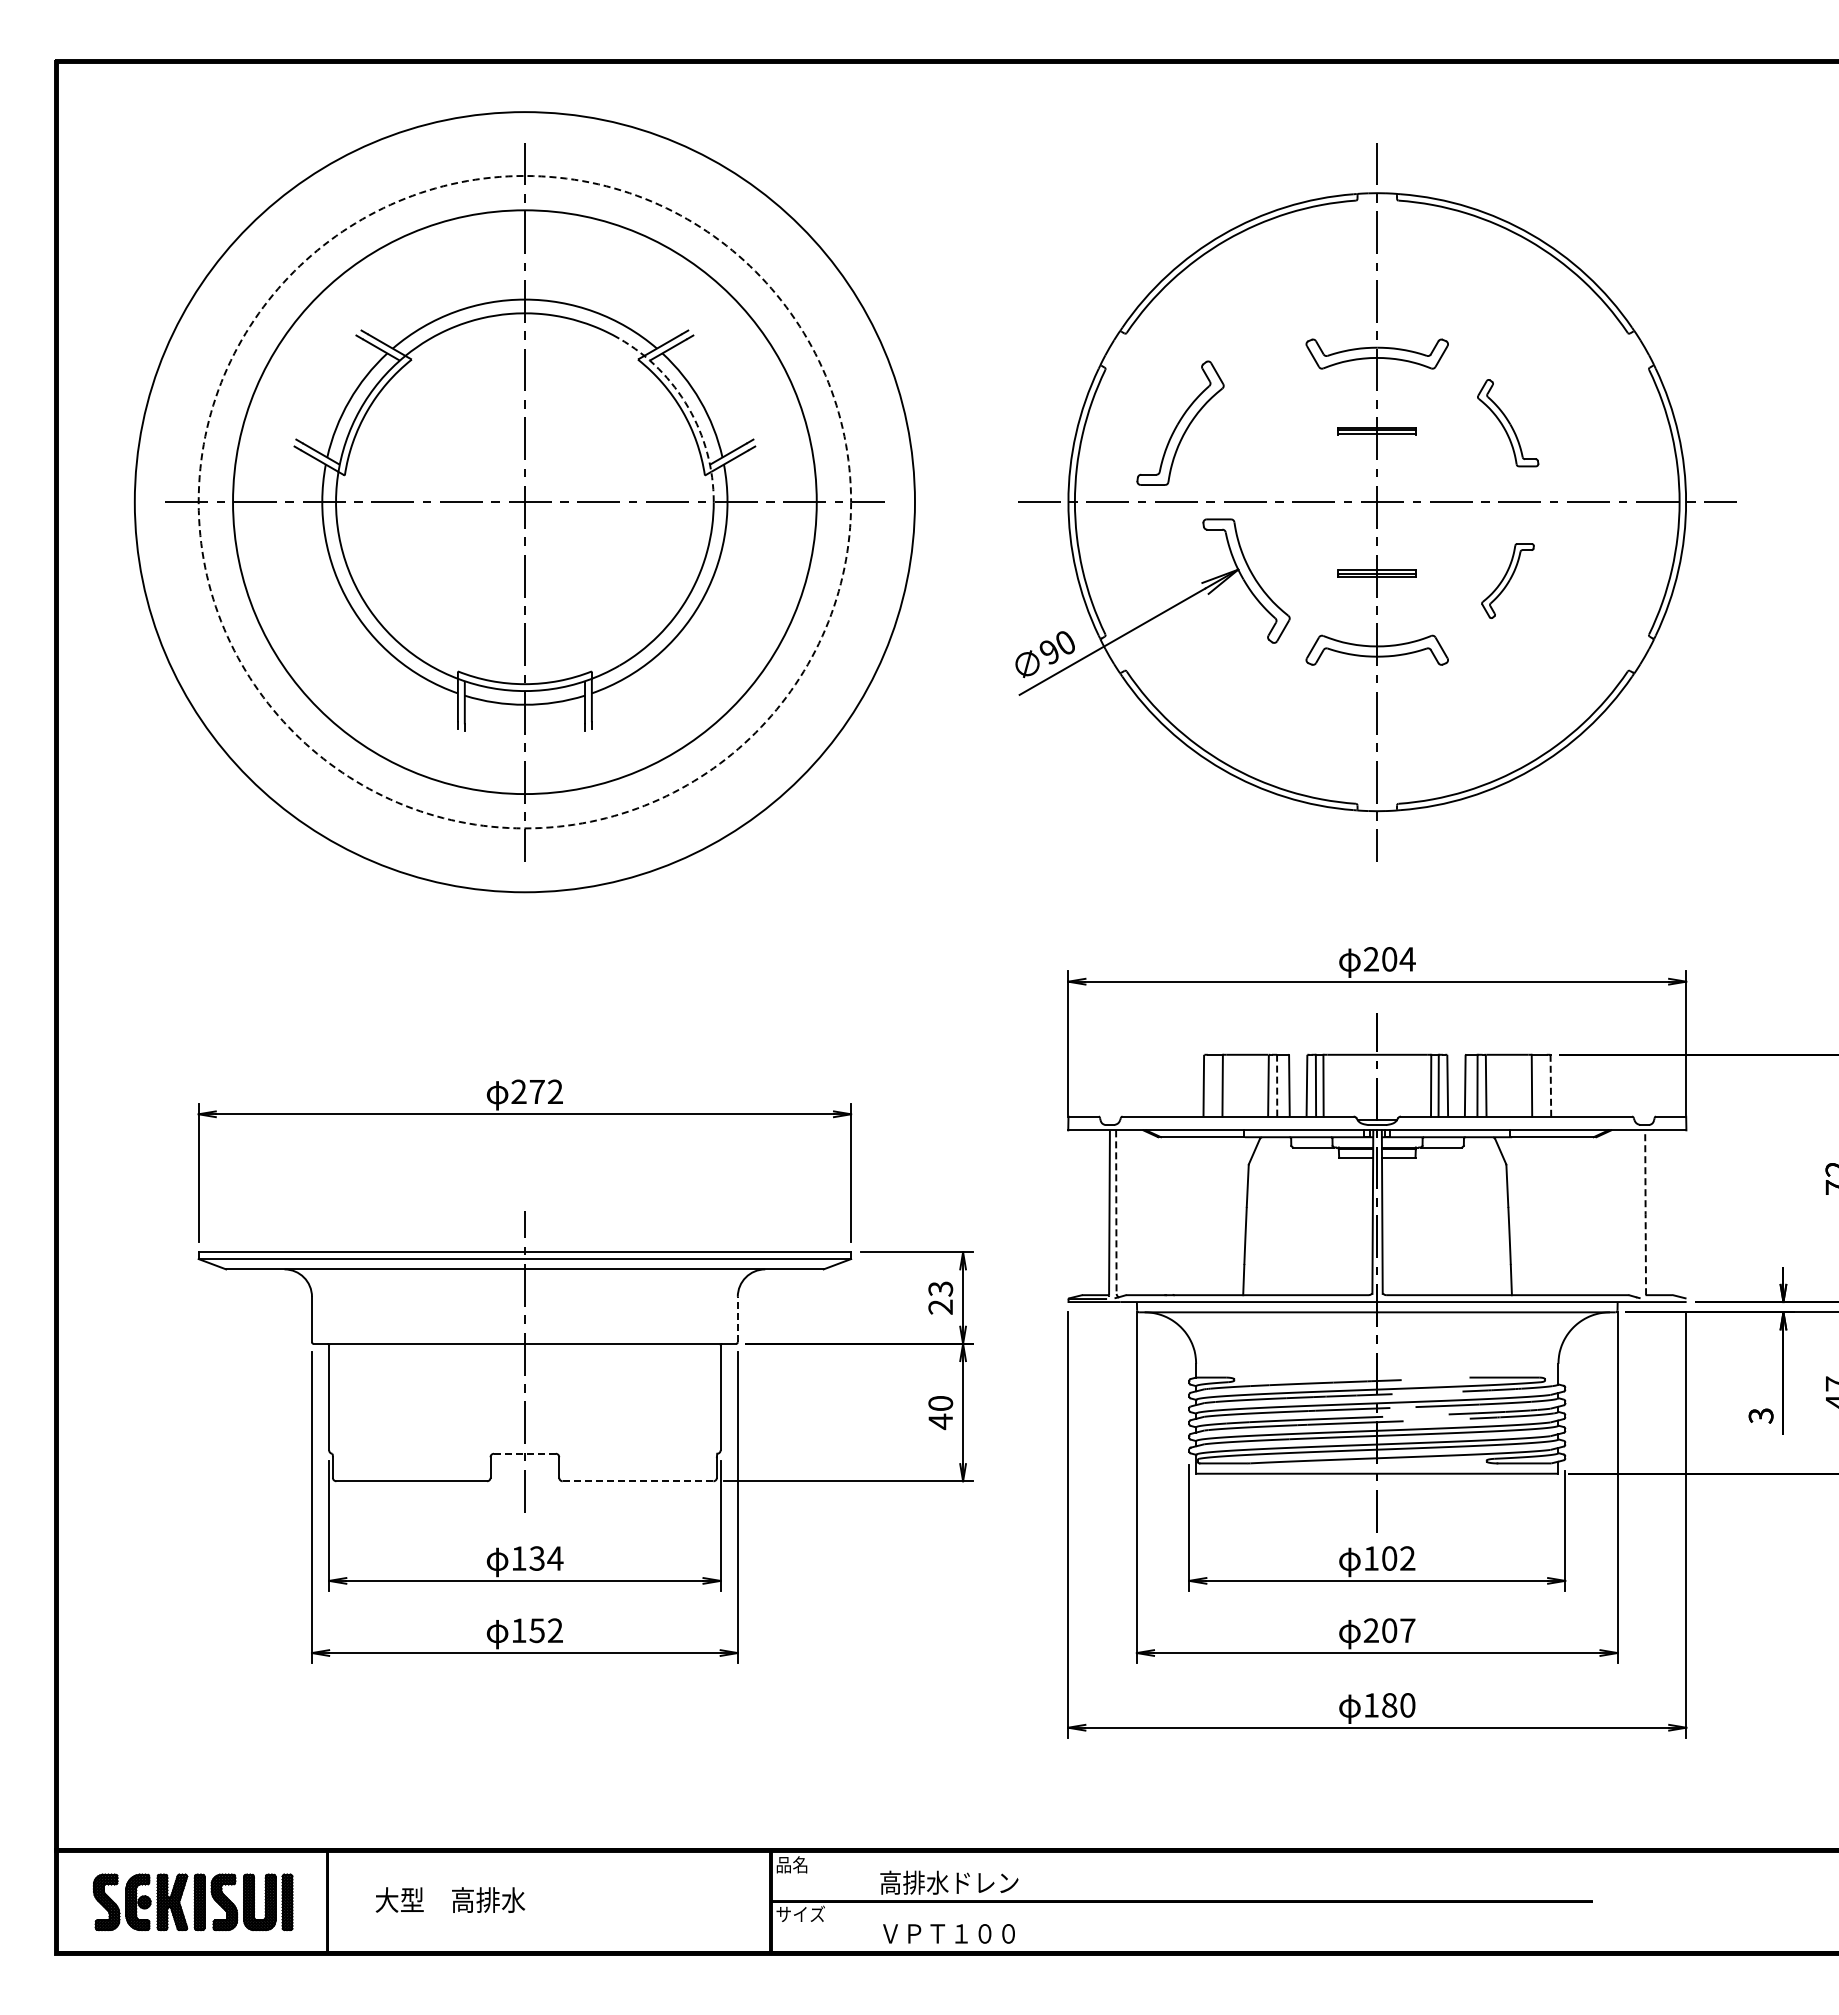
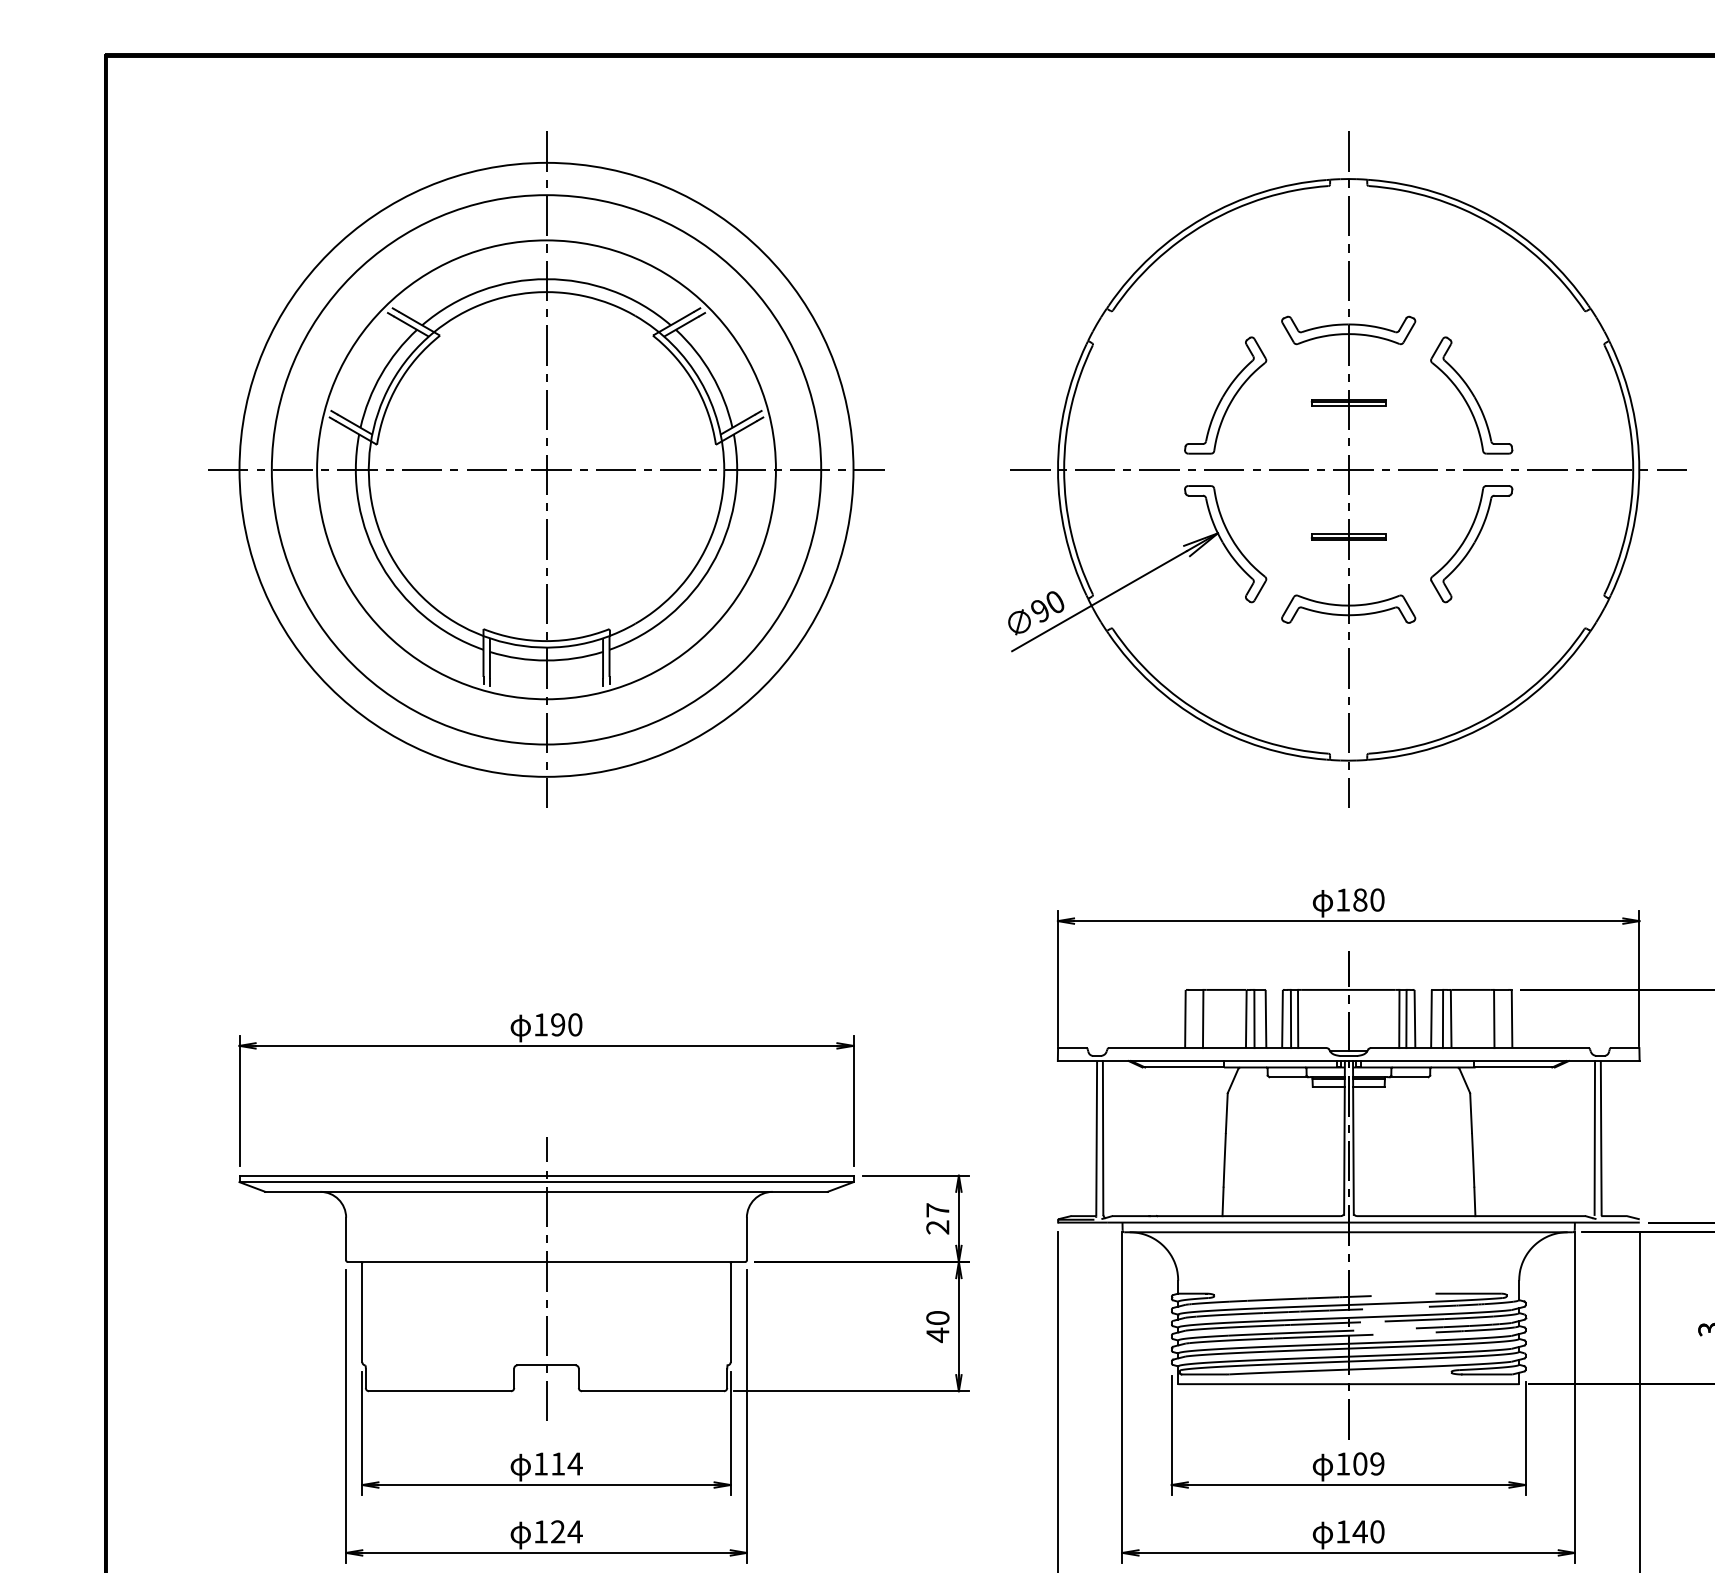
arc: (688, 407) -> (700, 380), dashed -> solid
part: (1180, 422) -> (1225, 394), moved
part: (1508, 422) -> (1472, 394), size x1.43
circle: (524, 501) -> (546, 469), dashed -> solid
circle: (524, 502) -> (546, 470), size x0.62
part: (1507, 580) -> (1471, 543), size x1.67
text: (1389, 959) -> (1360, 900), 204 -> 180
line: (1277, 1085) -> (1254, 1018), dashed -> solid
line: (1550, 1086) -> (1511, 1019), dashed -> solid
text: (536, 1091) -> (557, 1024), 272 -> 190
line: (1638, 1211) -> (1594, 1137), added
line: (1116, 1212) -> (1103, 1138), dashed -> solid
line: (1645, 1213) -> (1601, 1139), dashed -> solid
text: (940, 1288) -> (937, 1209), 23 -> 27
line: (737, 1319) -> (746, 1239), dashed -> solid
line: (524, 1453) -> (546, 1365), dashed -> solid
line: (637, 1481) -> (652, 1391), dashed -> solid
text: (536, 1558) -> (557, 1463), 134 -> 114
text: (1407, 1558) -> (1377, 1463), 102 -> 109
text: (546, 1630) -> (566, 1531), 152 -> 124
text: (1389, 1630) -> (1360, 1531), 207 -> 140

